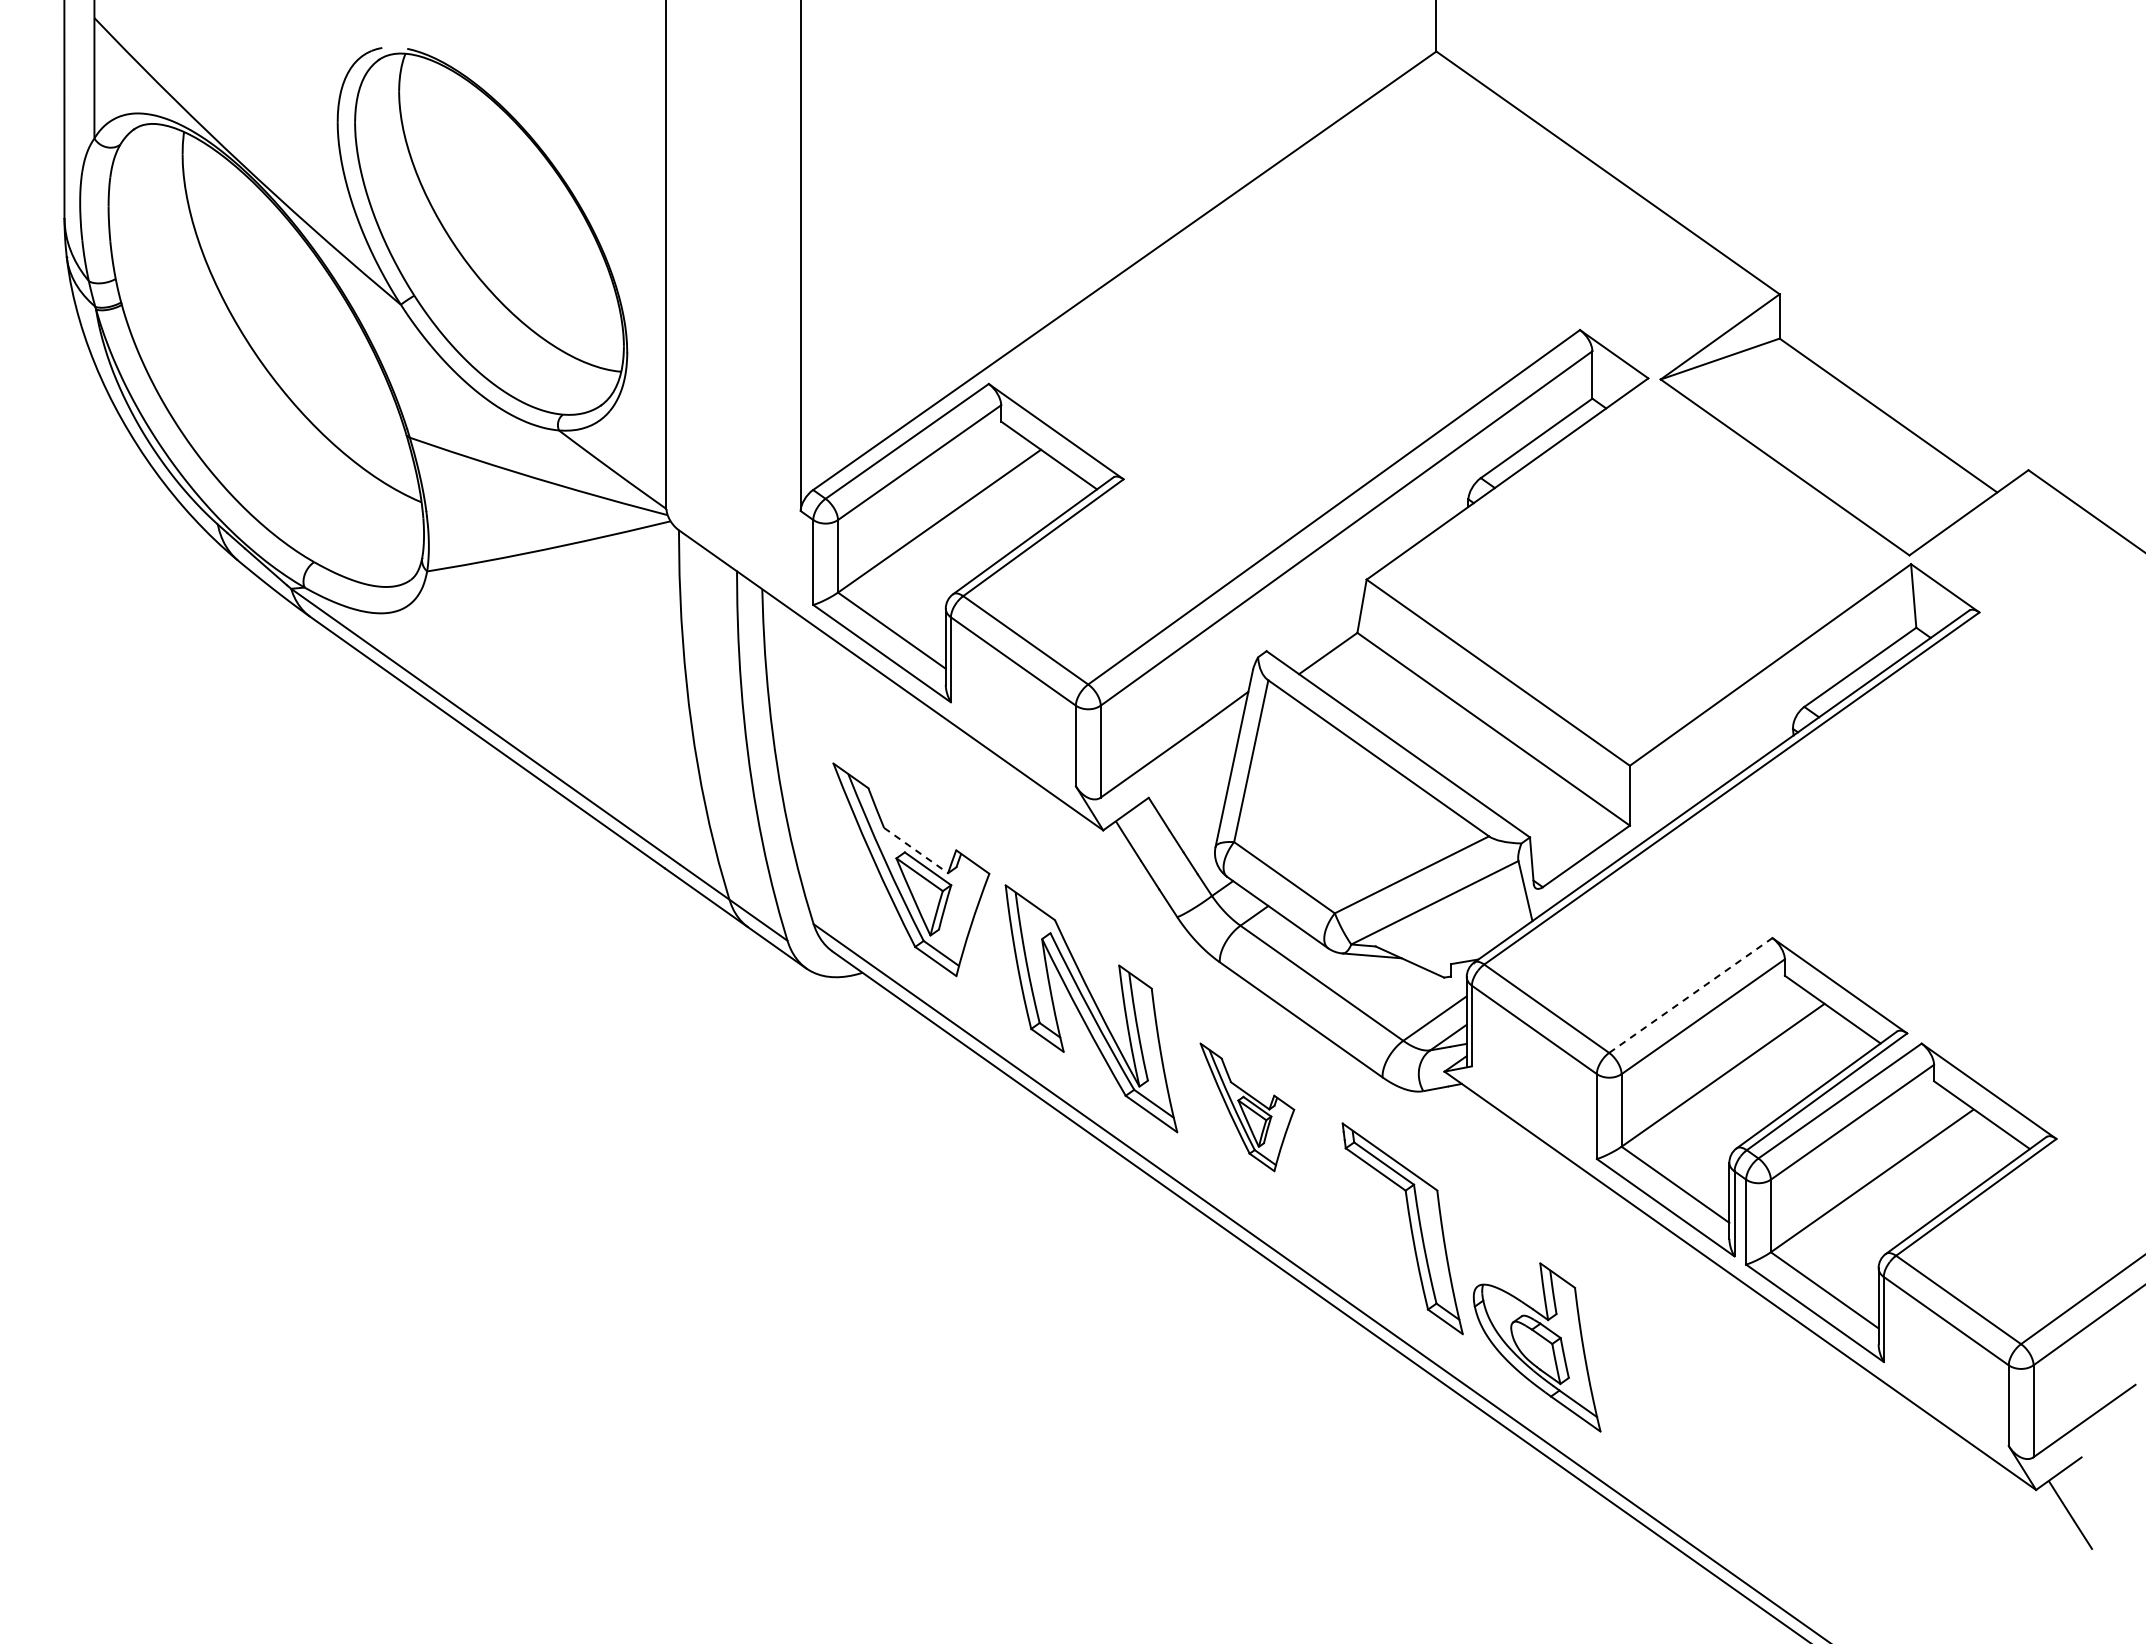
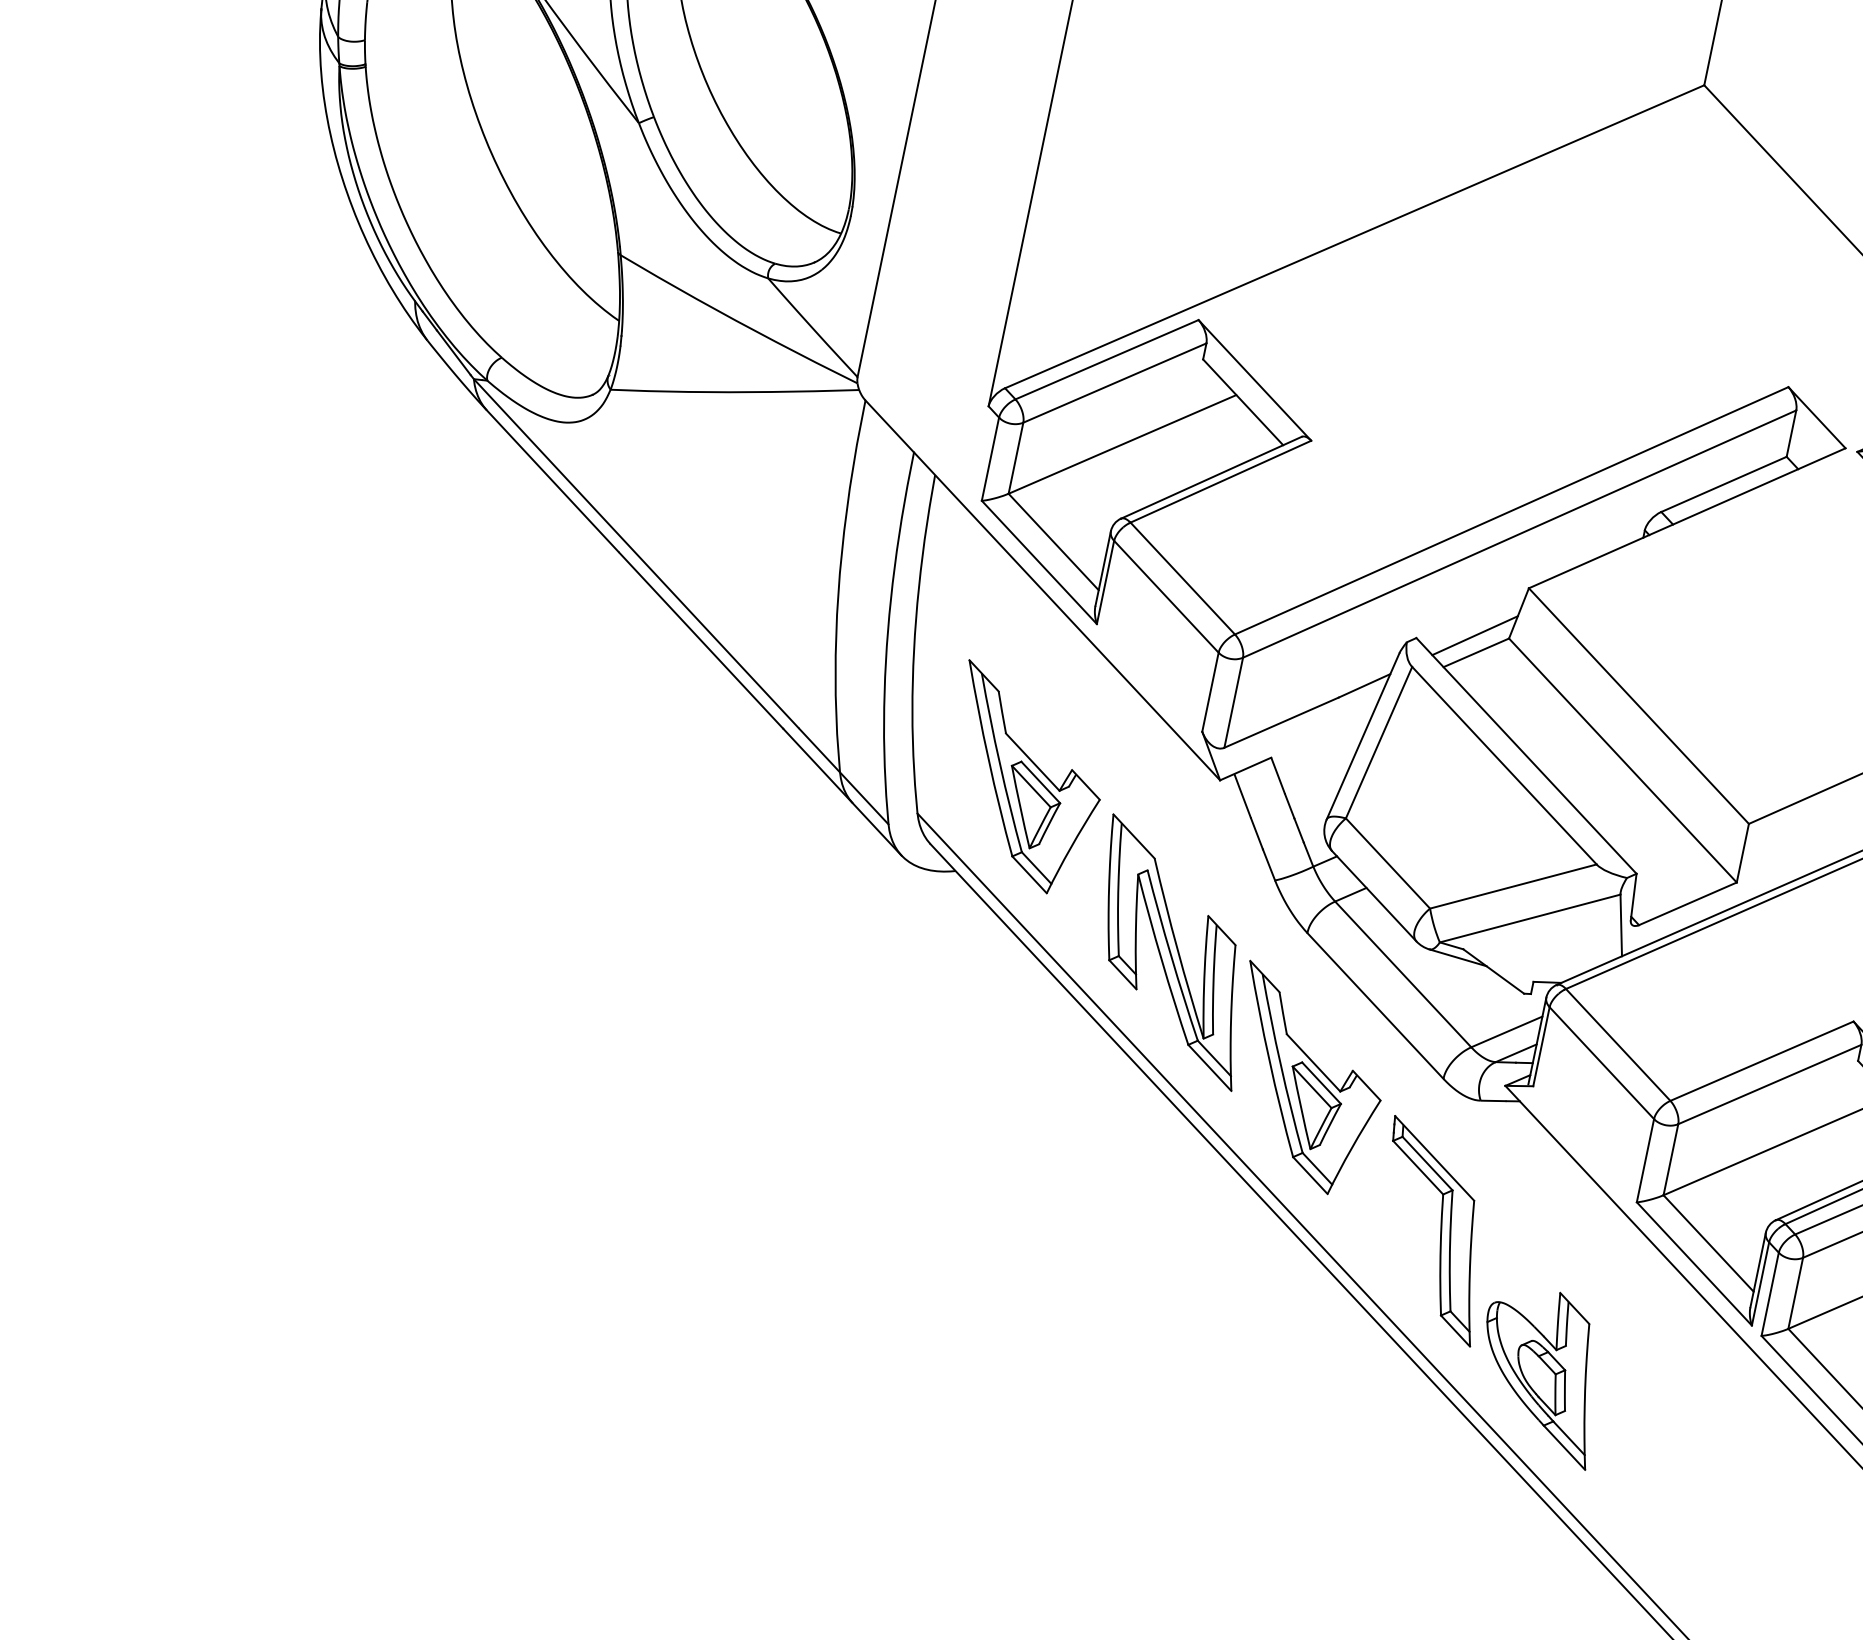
line: (1323, 636) -> (1475, 635), added
line: (916, 850) -> (1033, 762), dashed -> solid
line: (1690, 995) -> (1761, 1061), dashed -> solid
part: (1247, 1107) -> (1305, 1080), size x1.67

